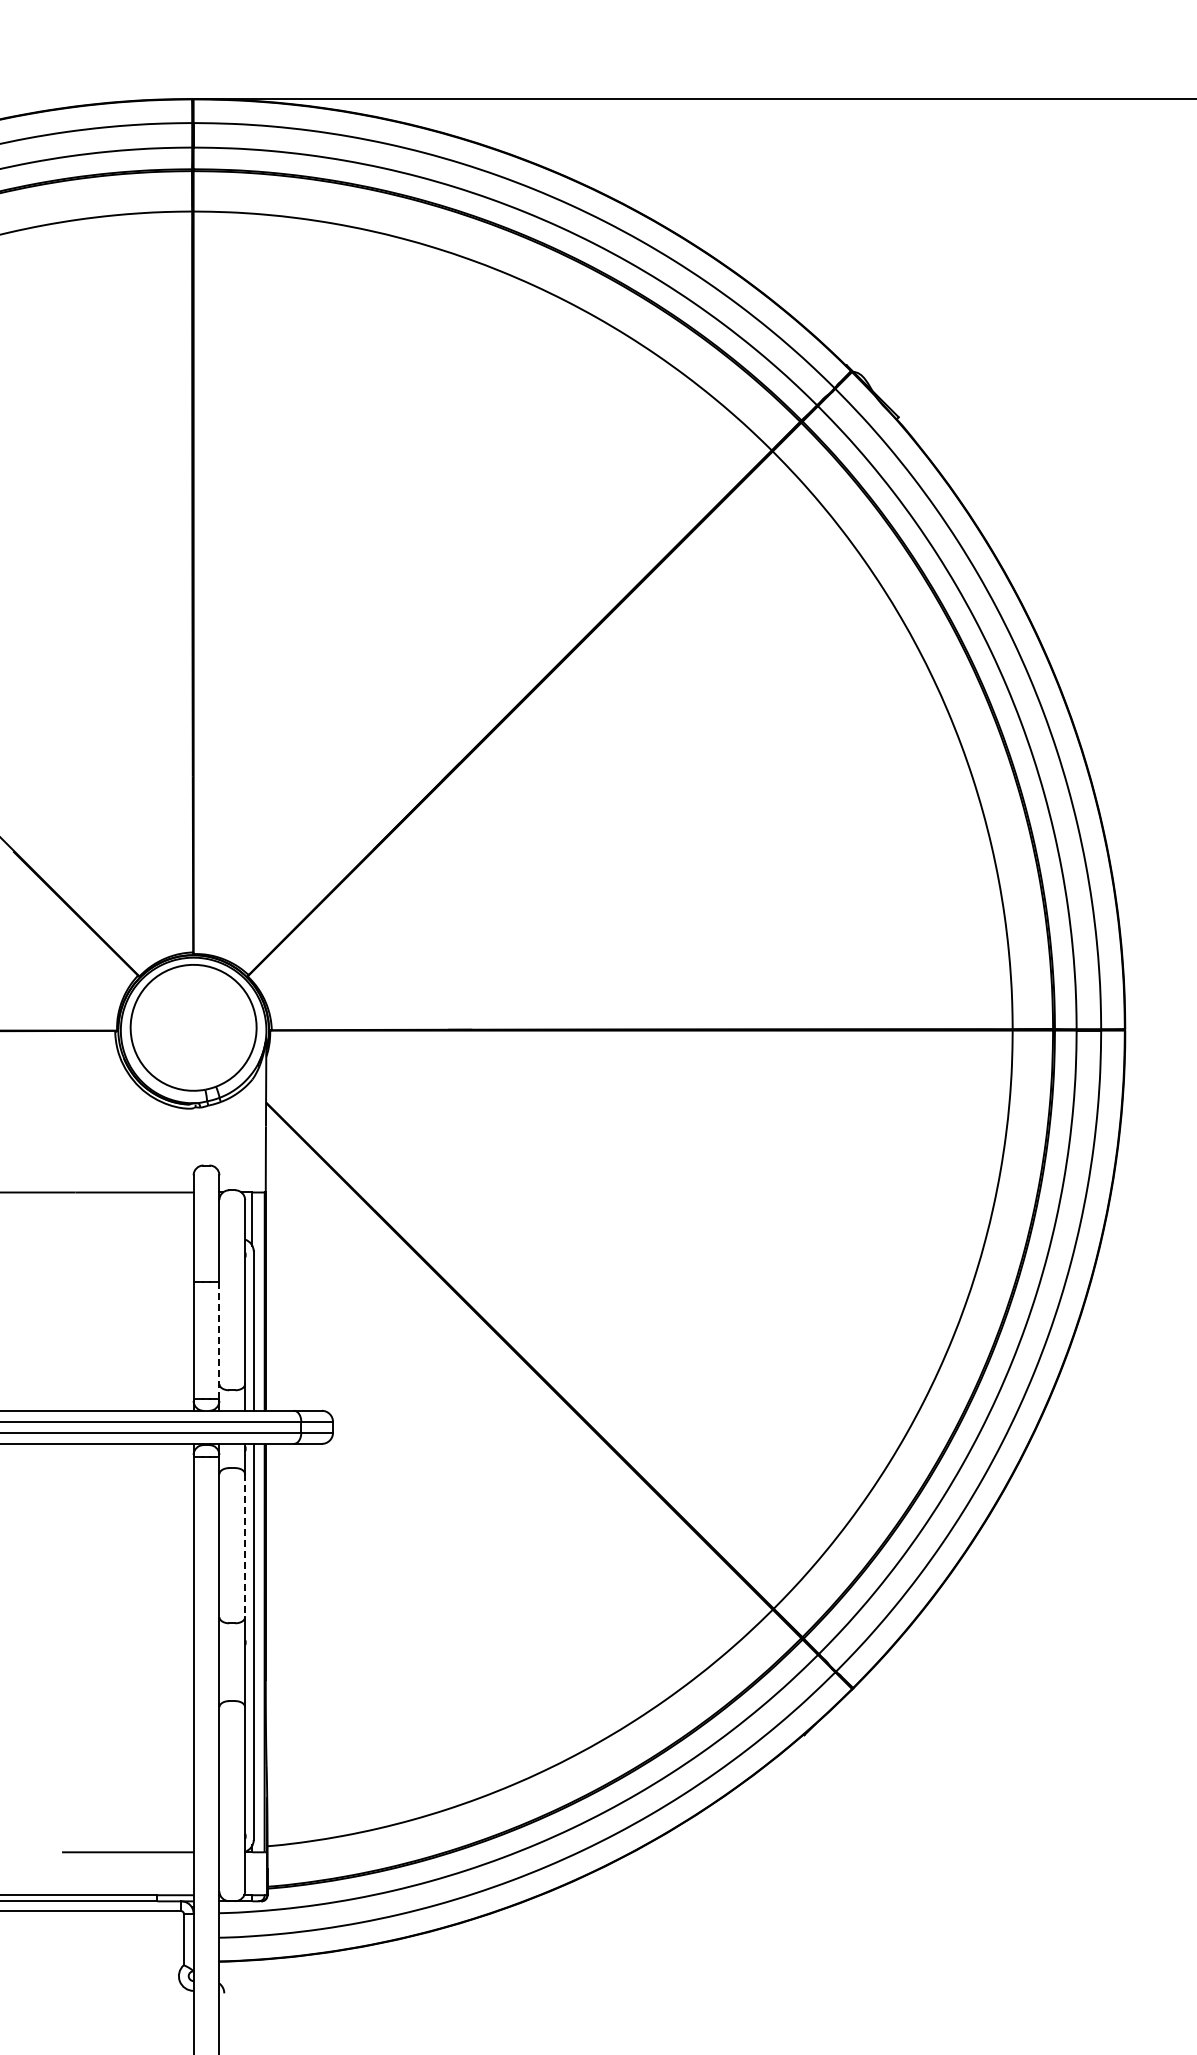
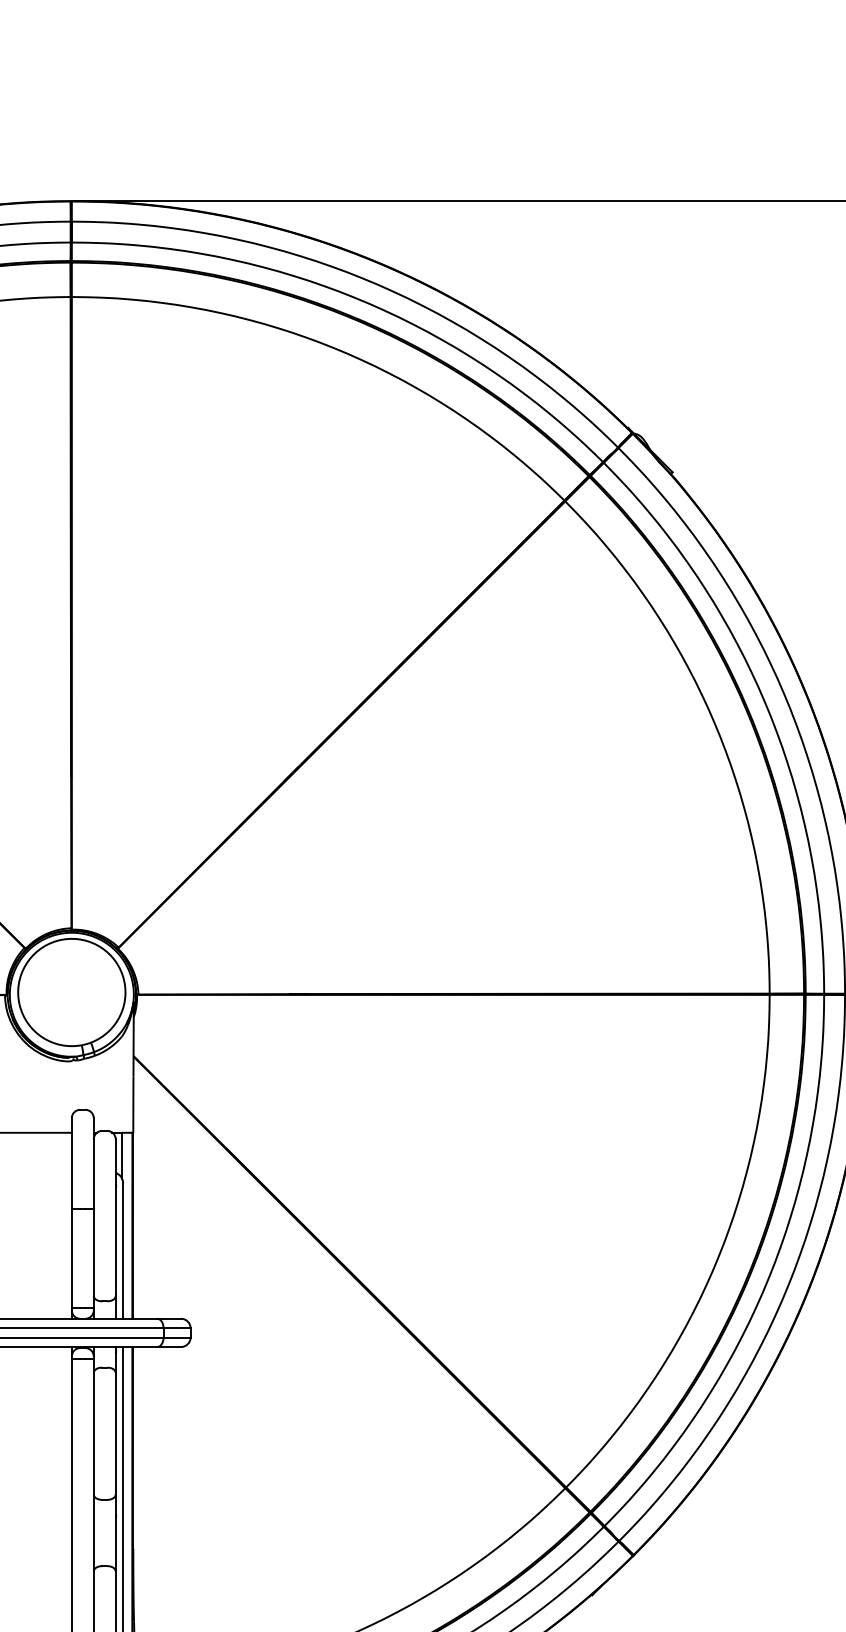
line: (219, 1340) -> (93, 1258), dashed -> solid
line: (245, 1546) -> (116, 1434), dashed -> solid

